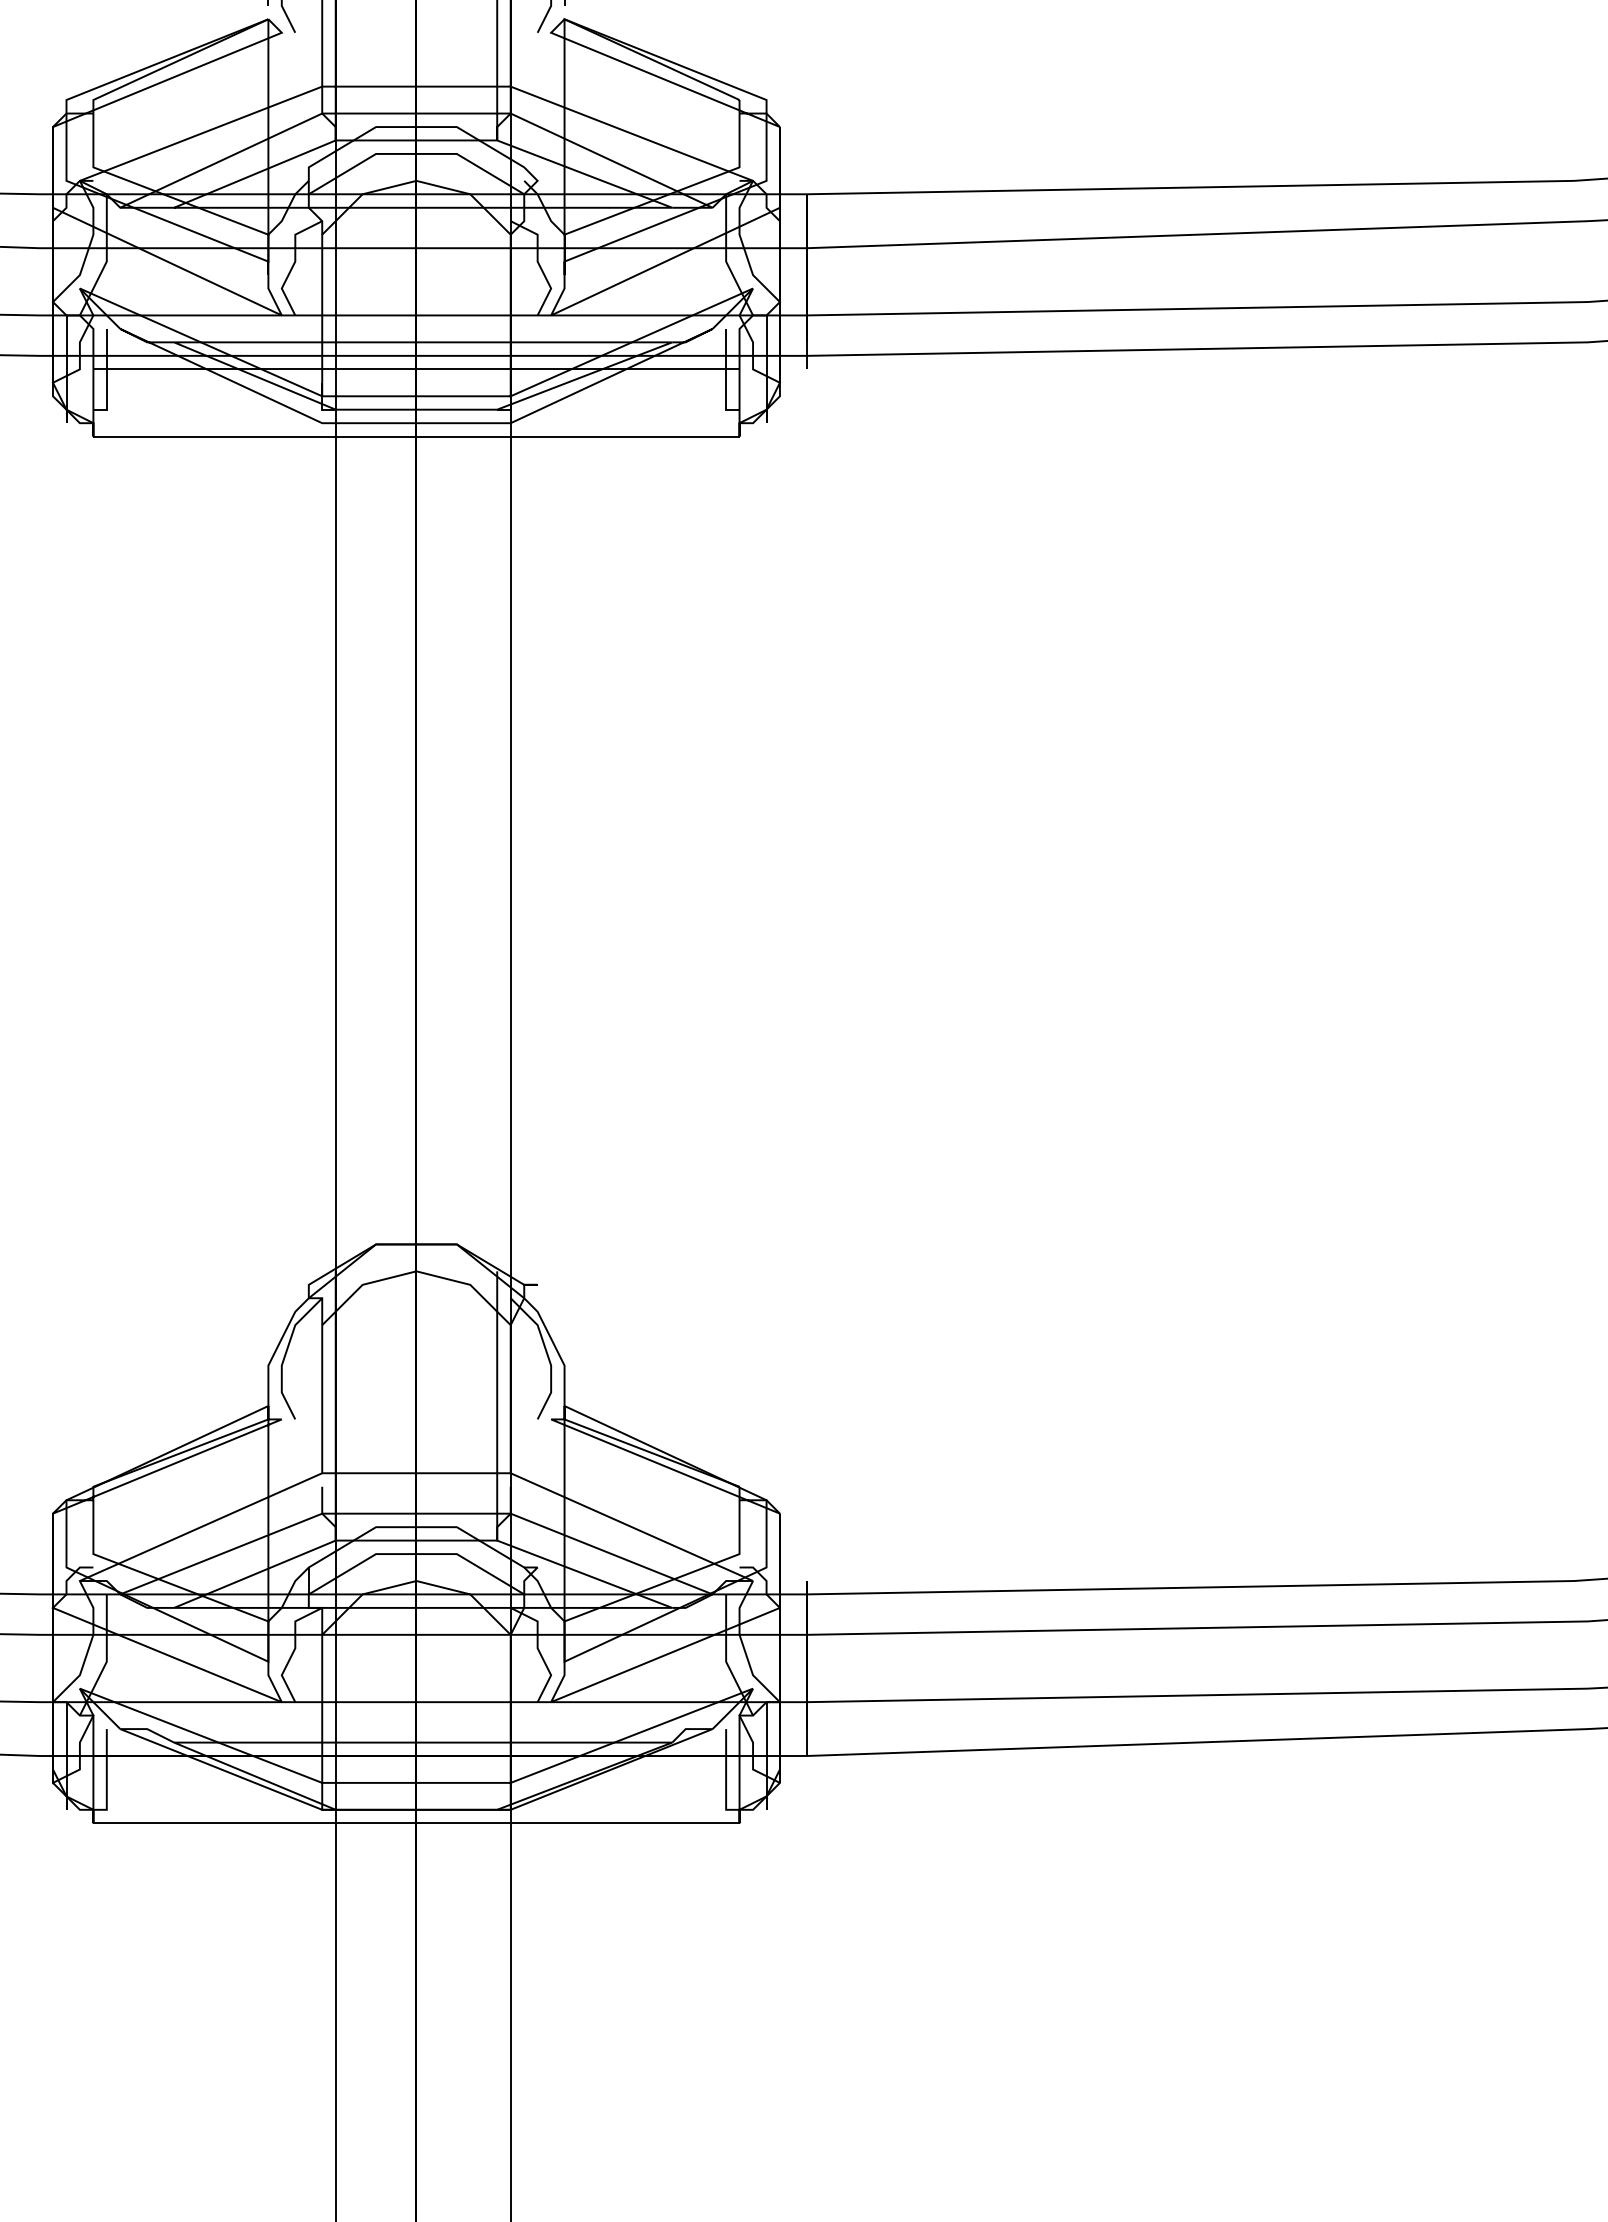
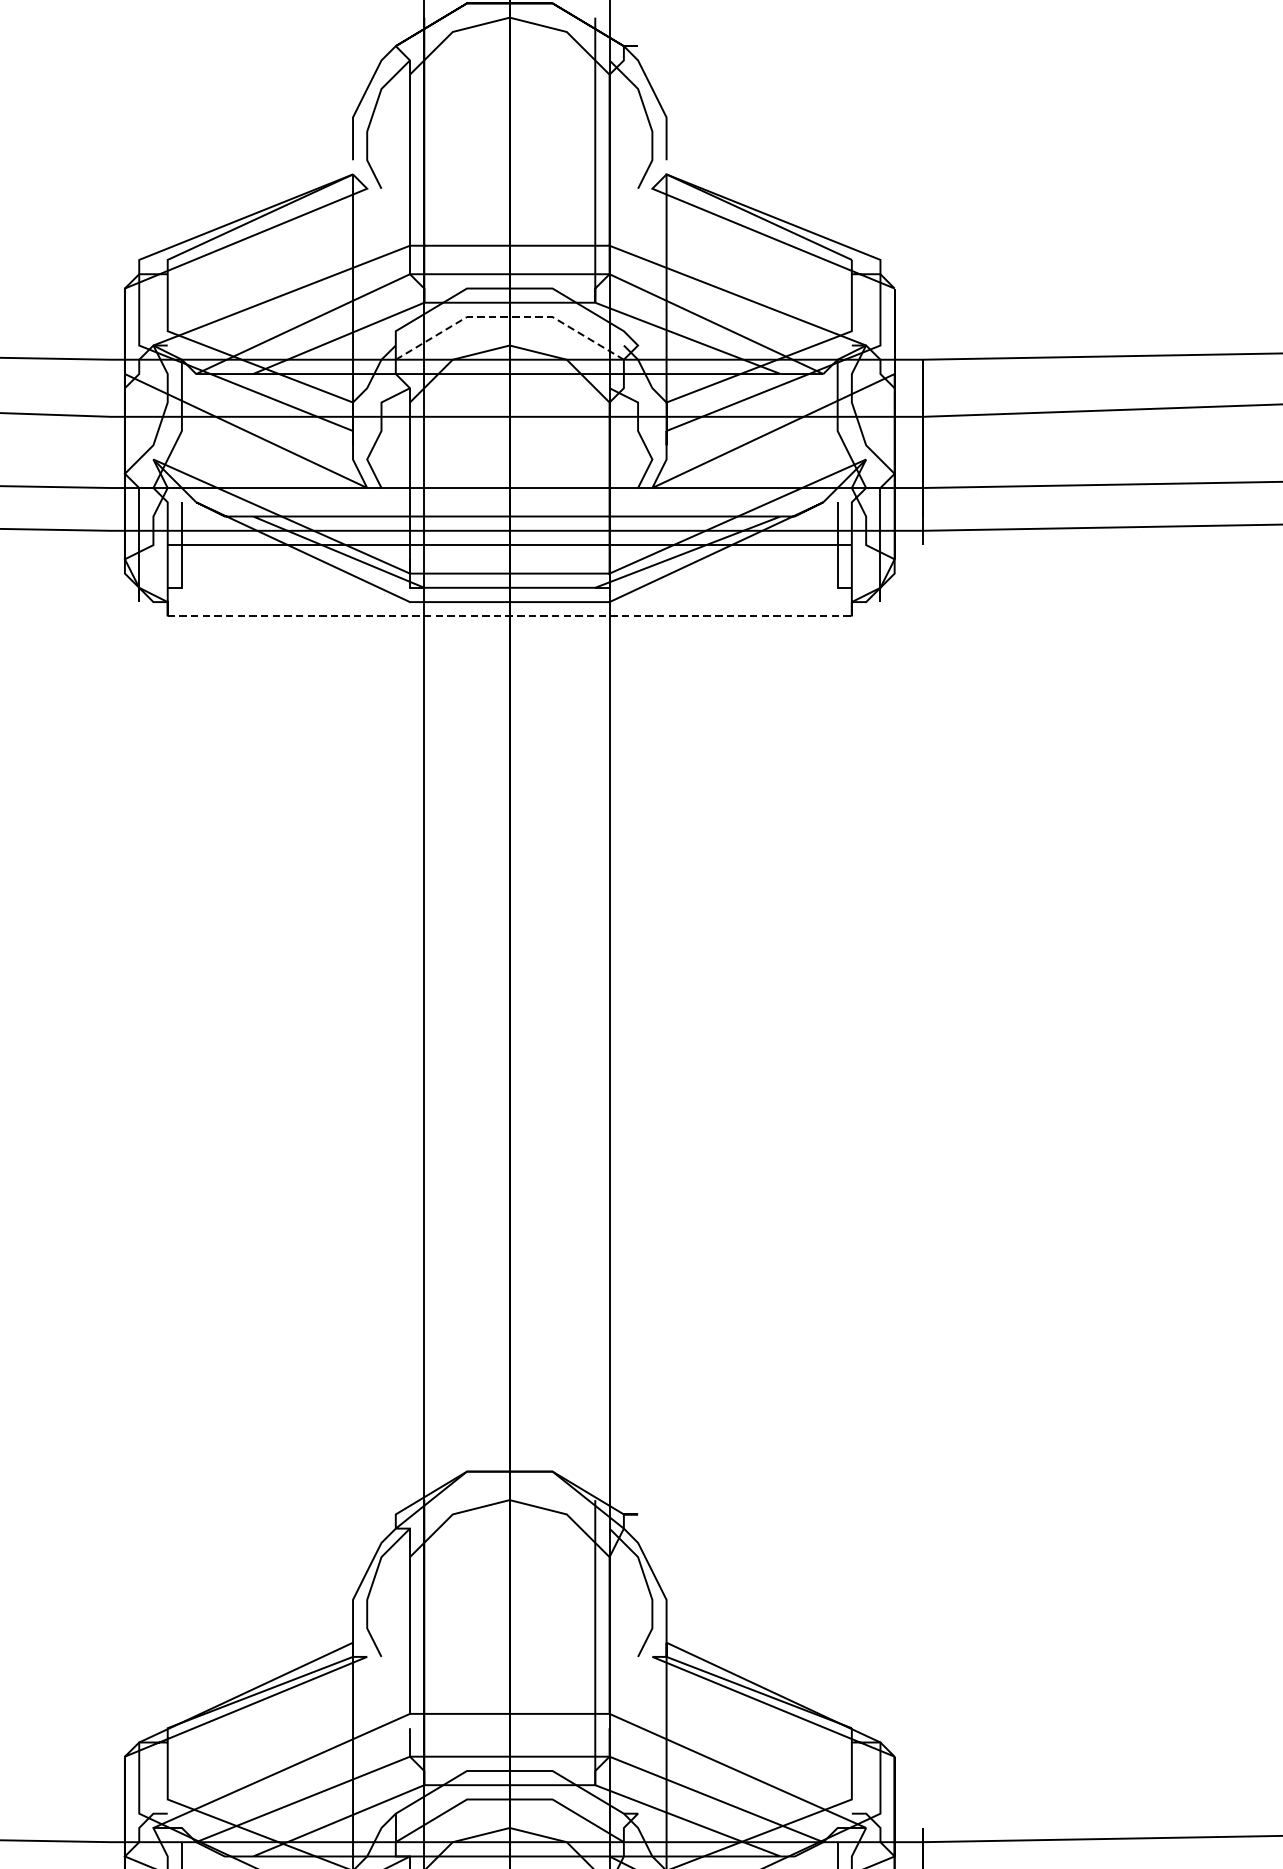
line: (416, 153) -> (509, 316), solid -> dashed
line: (416, 436) -> (509, 616), solid -> dashed

